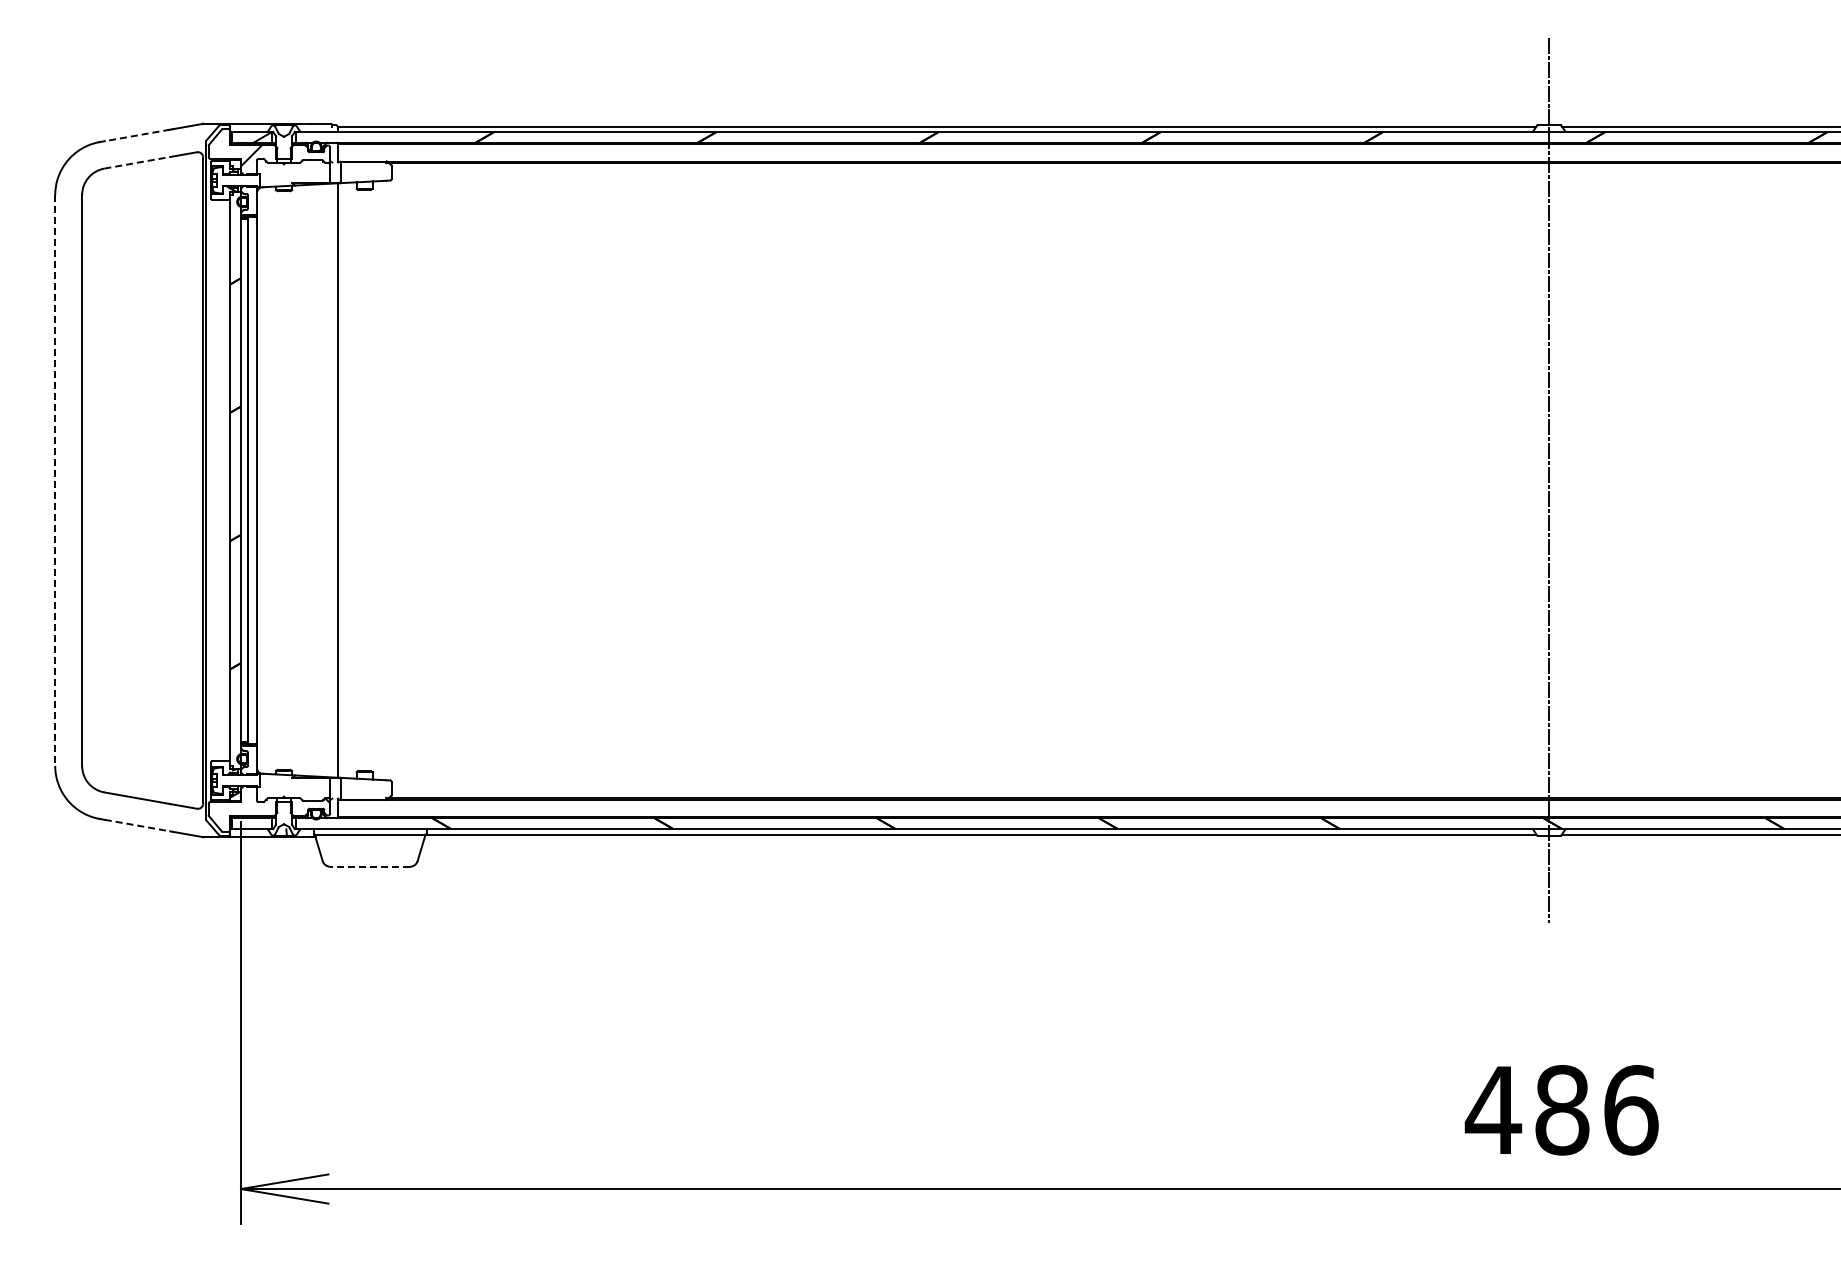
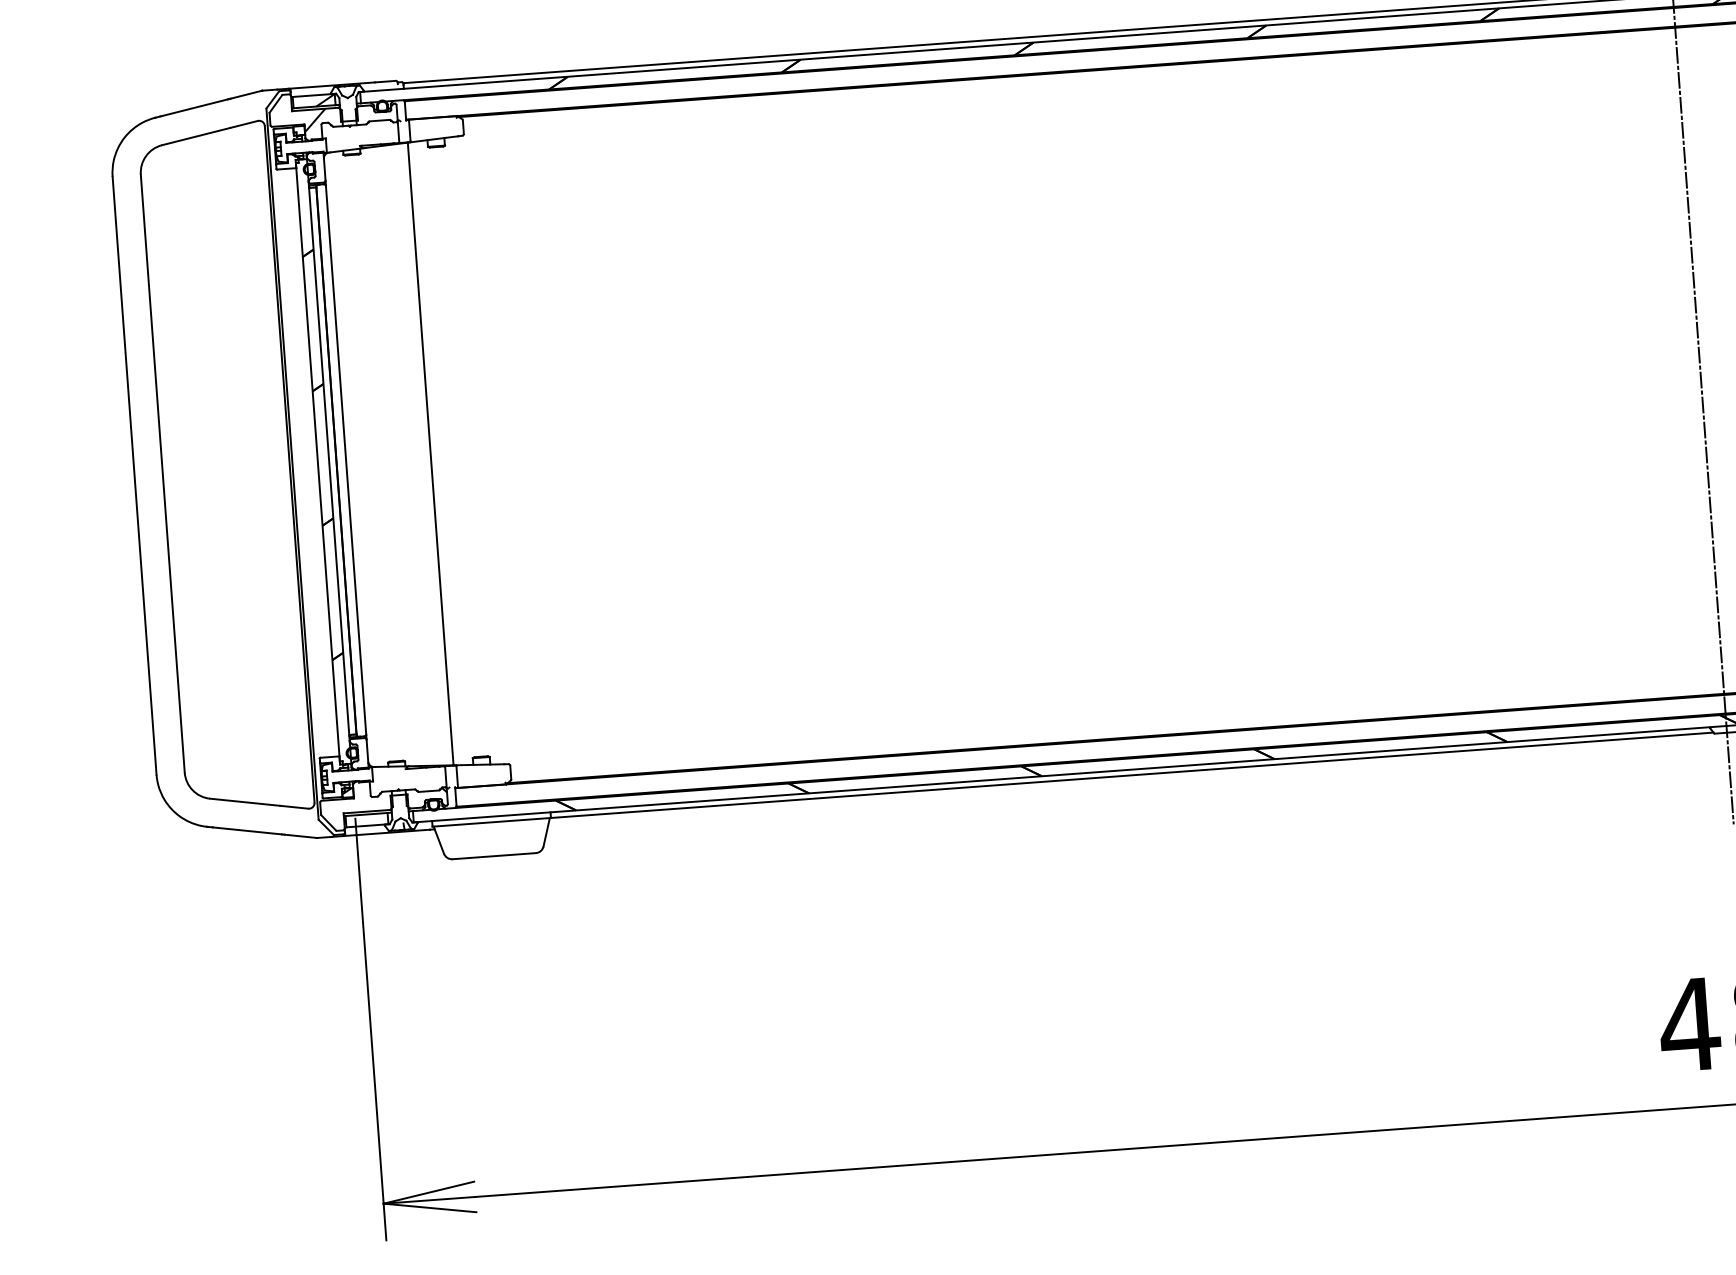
line: (137, 135) -> (194, 107), dashed -> solid
line: (137, 162) -> (196, 136), dashed -> solid
line: (55, 481) -> (134, 476), dashed -> solid
line: (137, 825) -> (247, 830), dashed -> solid
line: (370, 866) -> (494, 855), dashed -> solid

